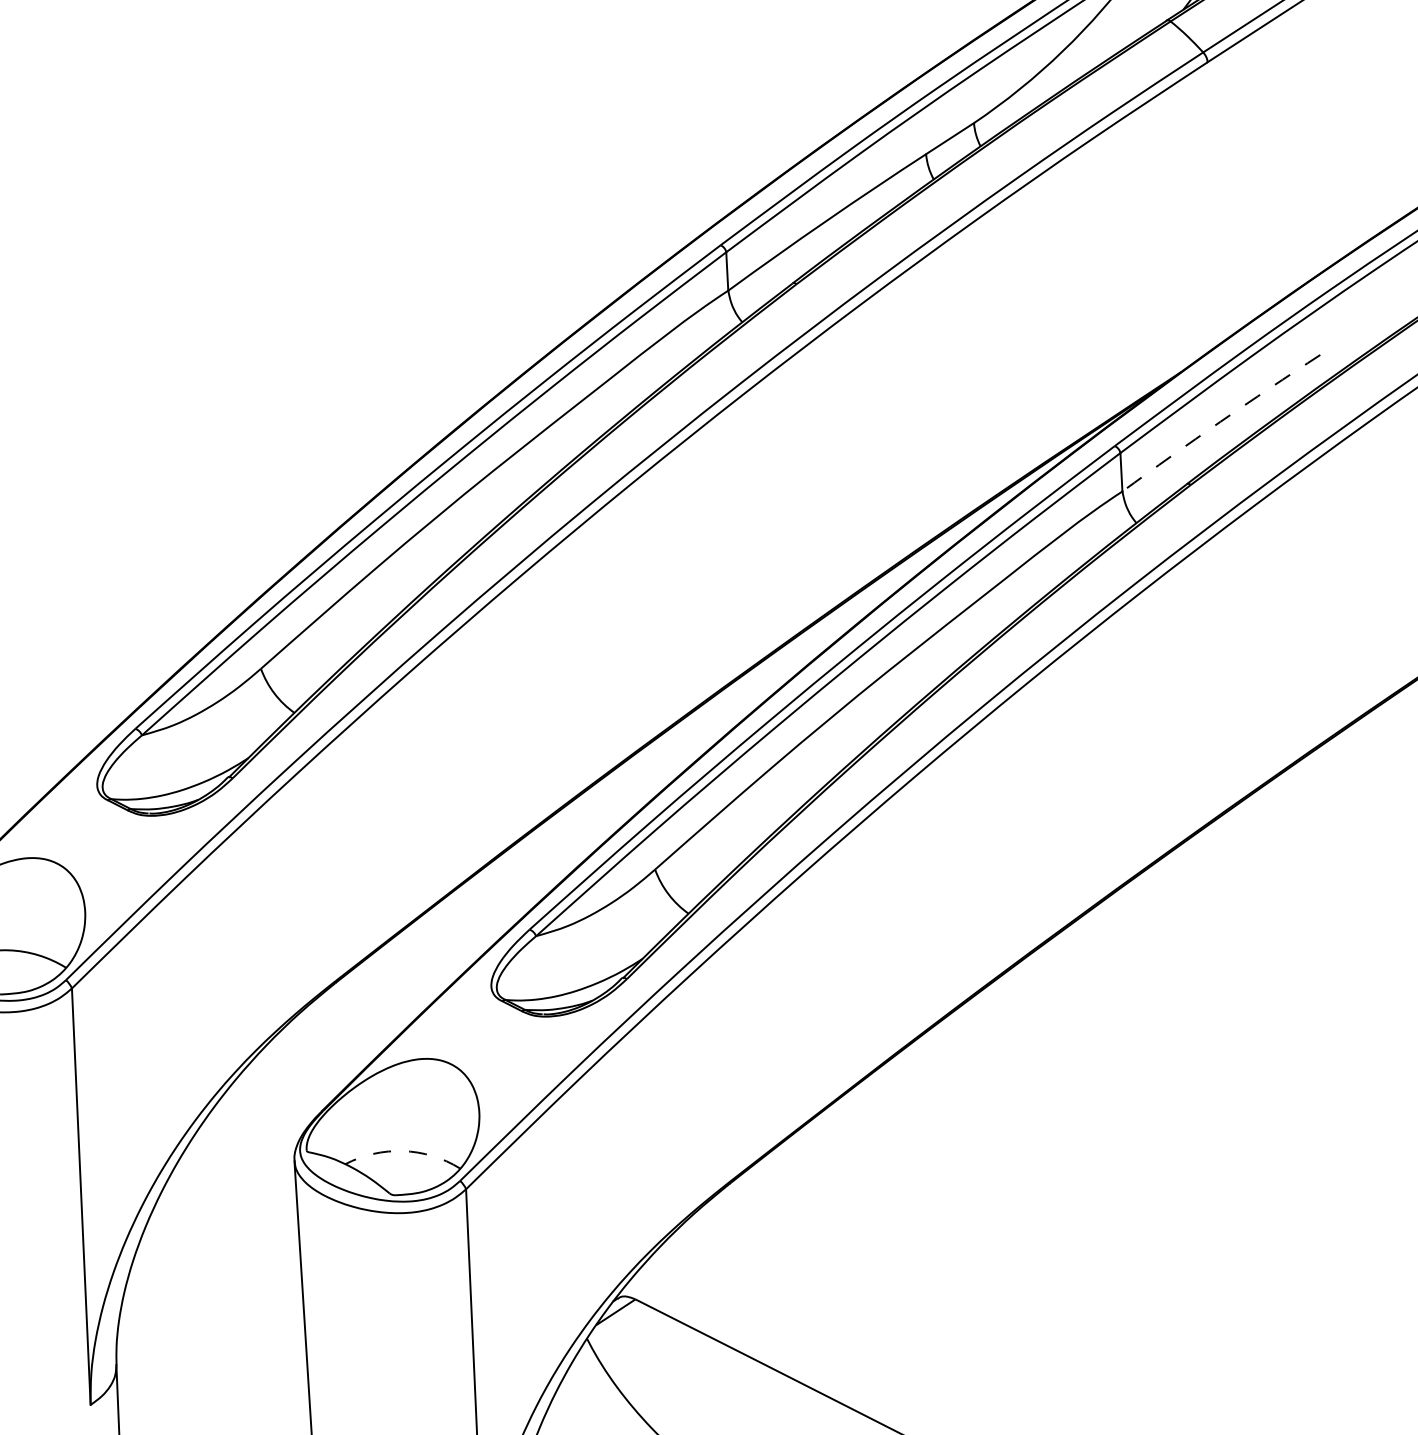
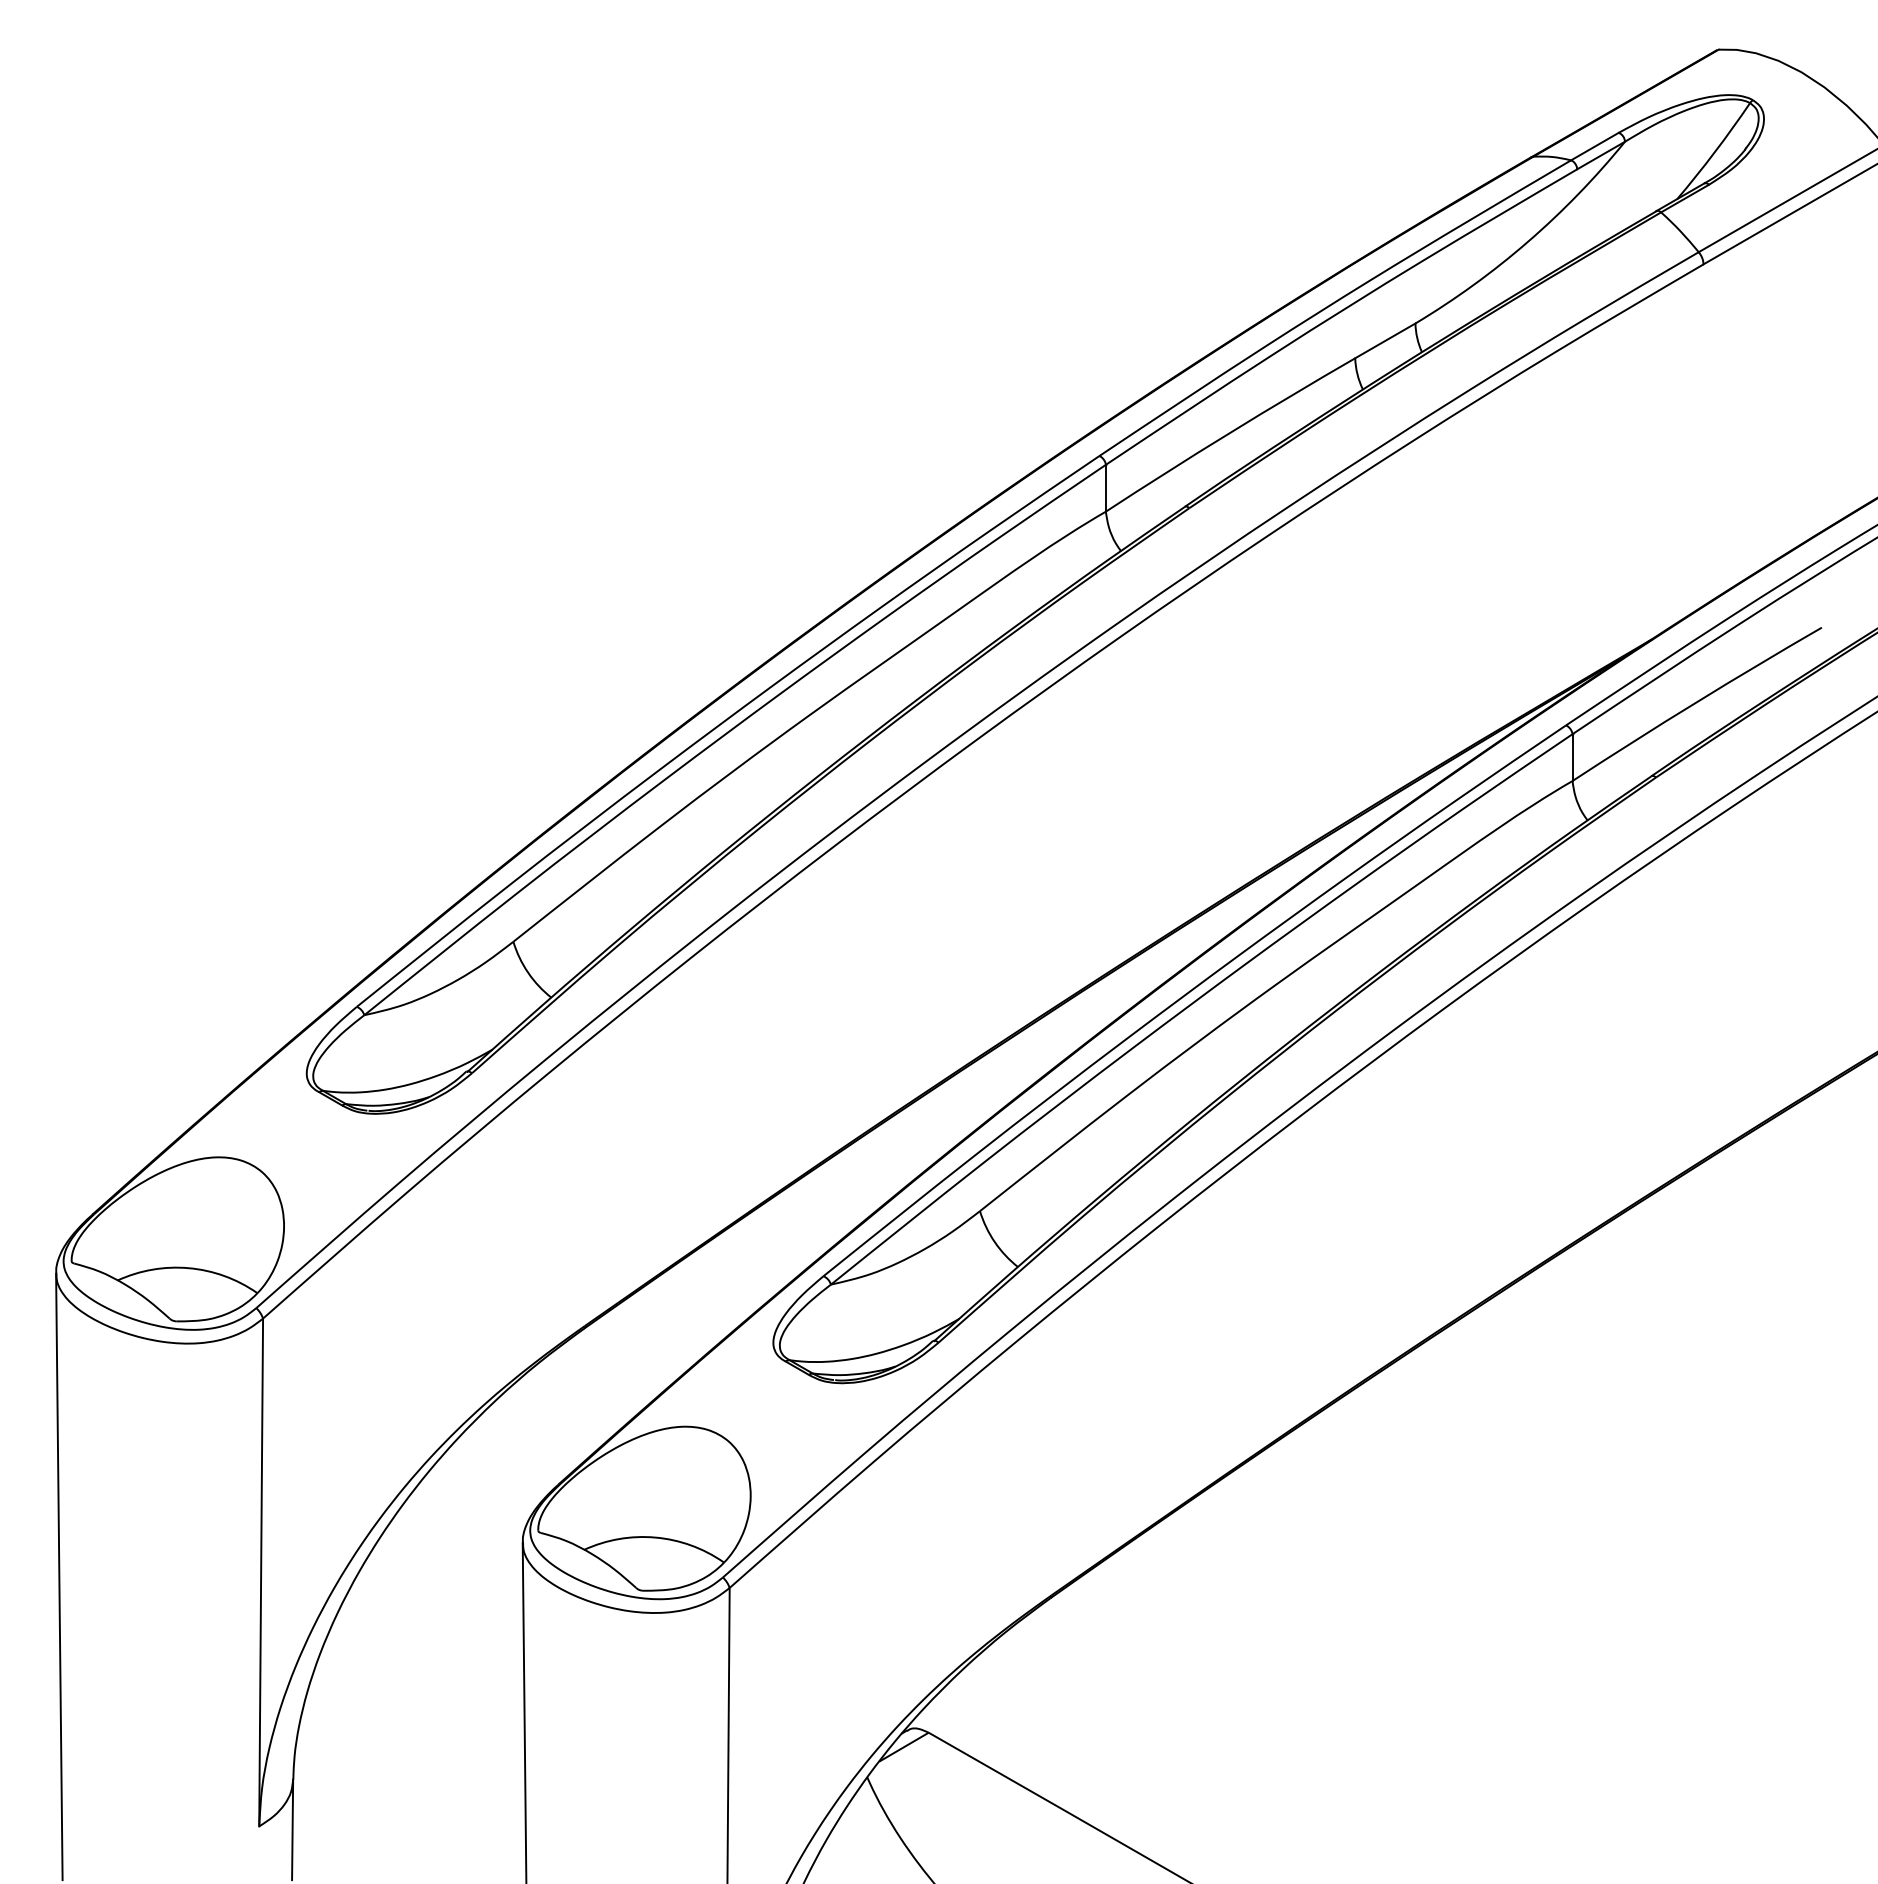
arc: (1220, 421) -> (1696, 702), dashed -> solid
arc: (403, 1151) -> (655, 1537), dashed -> solid

